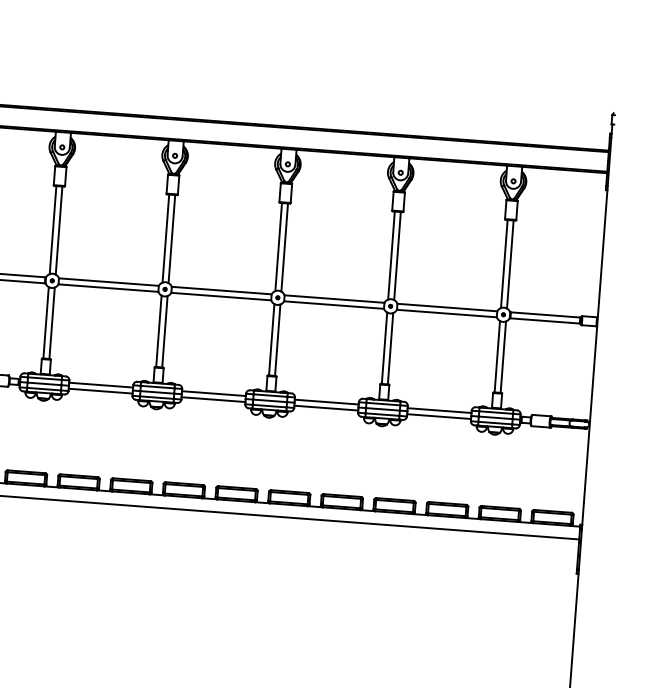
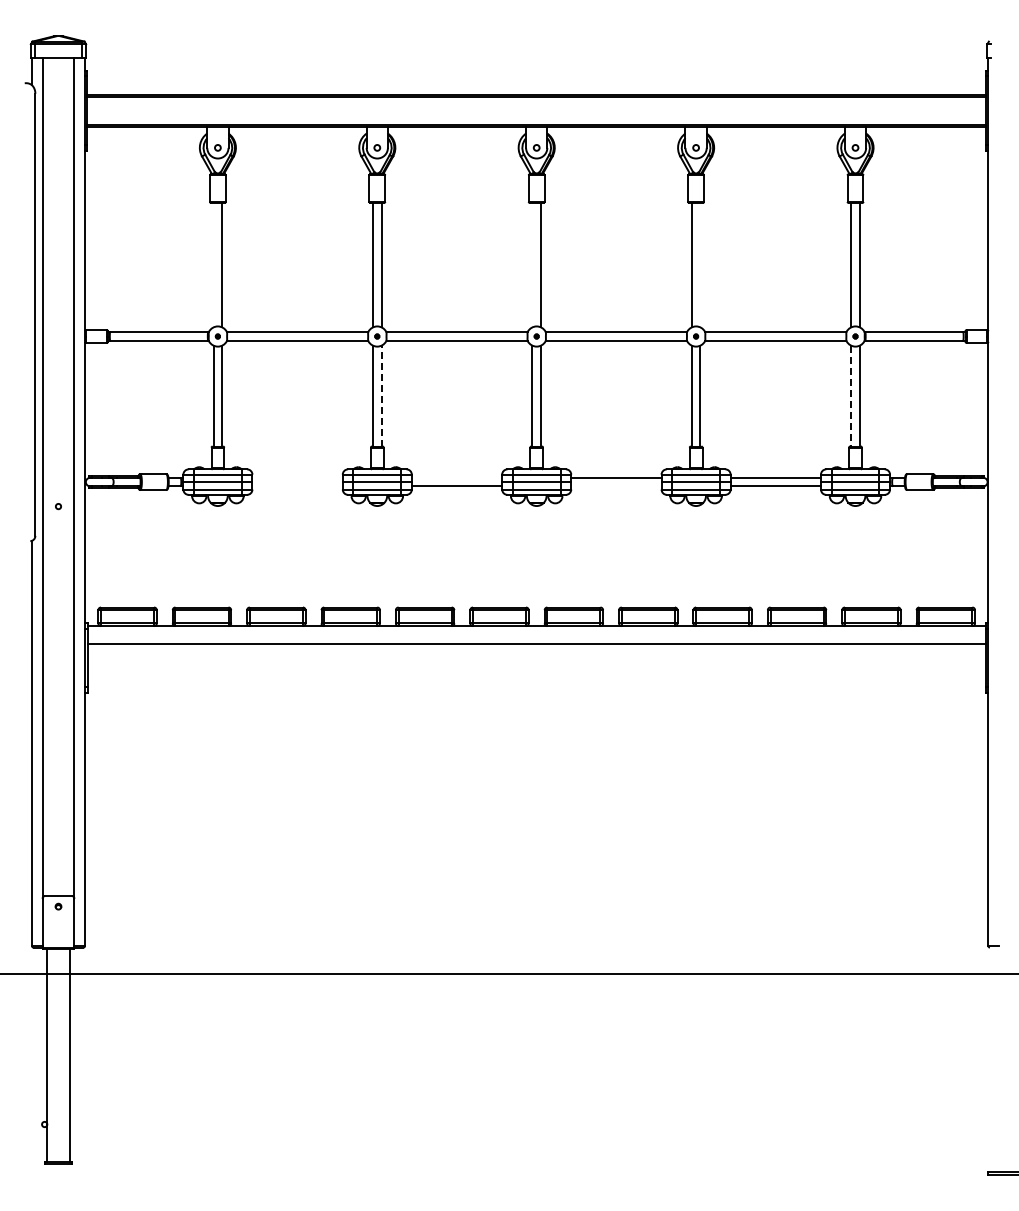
line: (52, 229) -> (213, 264), removed
line: (278, 246) -> (532, 264), removed
line: (397, 255) -> (700, 264), removed
line: (164, 331) -> (381, 395), solid -> dashed
line: (497, 357) -> (851, 396), solid -> dashed
line: (101, 384) -> (297, 477), removed
line: (100, 391) -> (297, 486), removed
line: (213, 393) -> (456, 477), removed
line: (326, 408) -> (616, 486), removed

